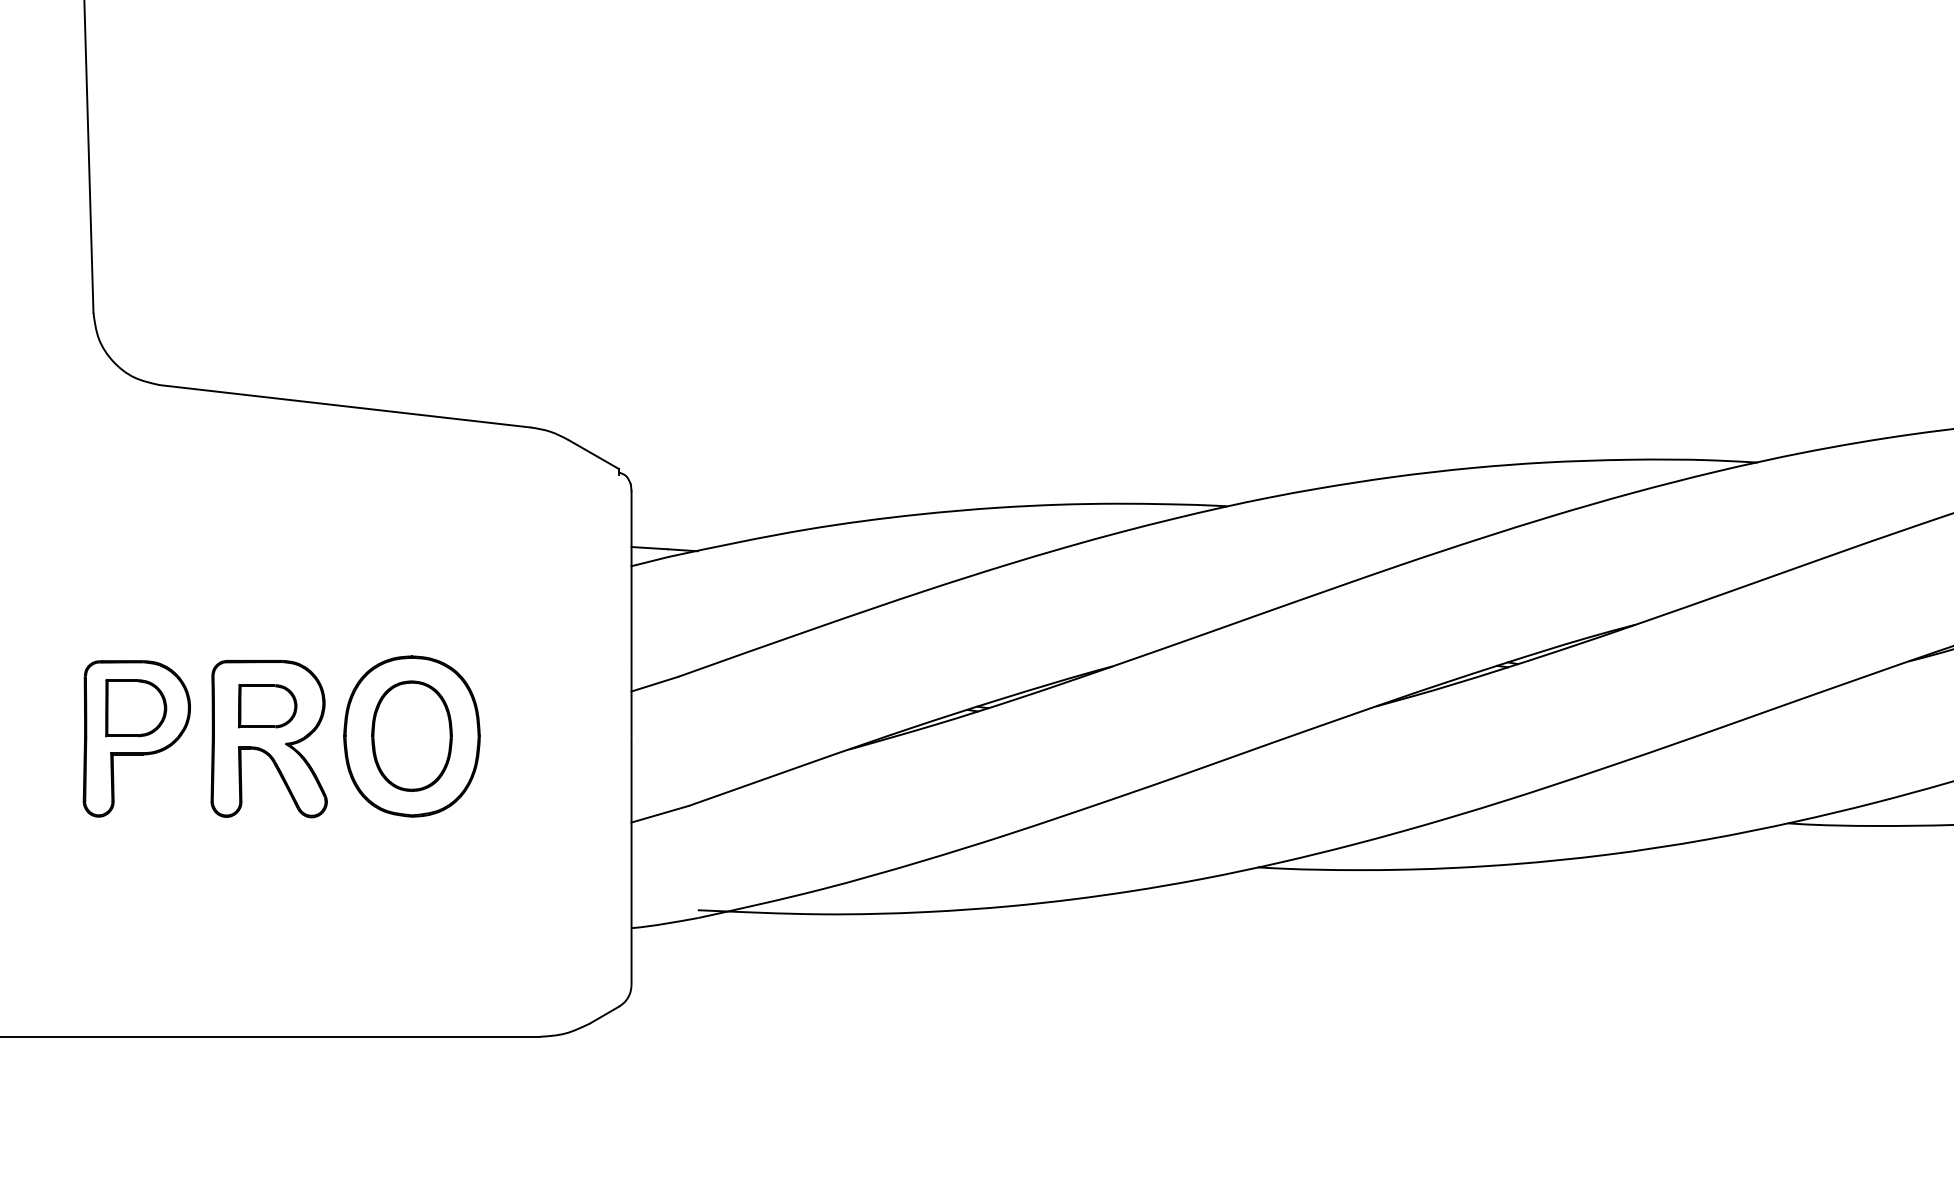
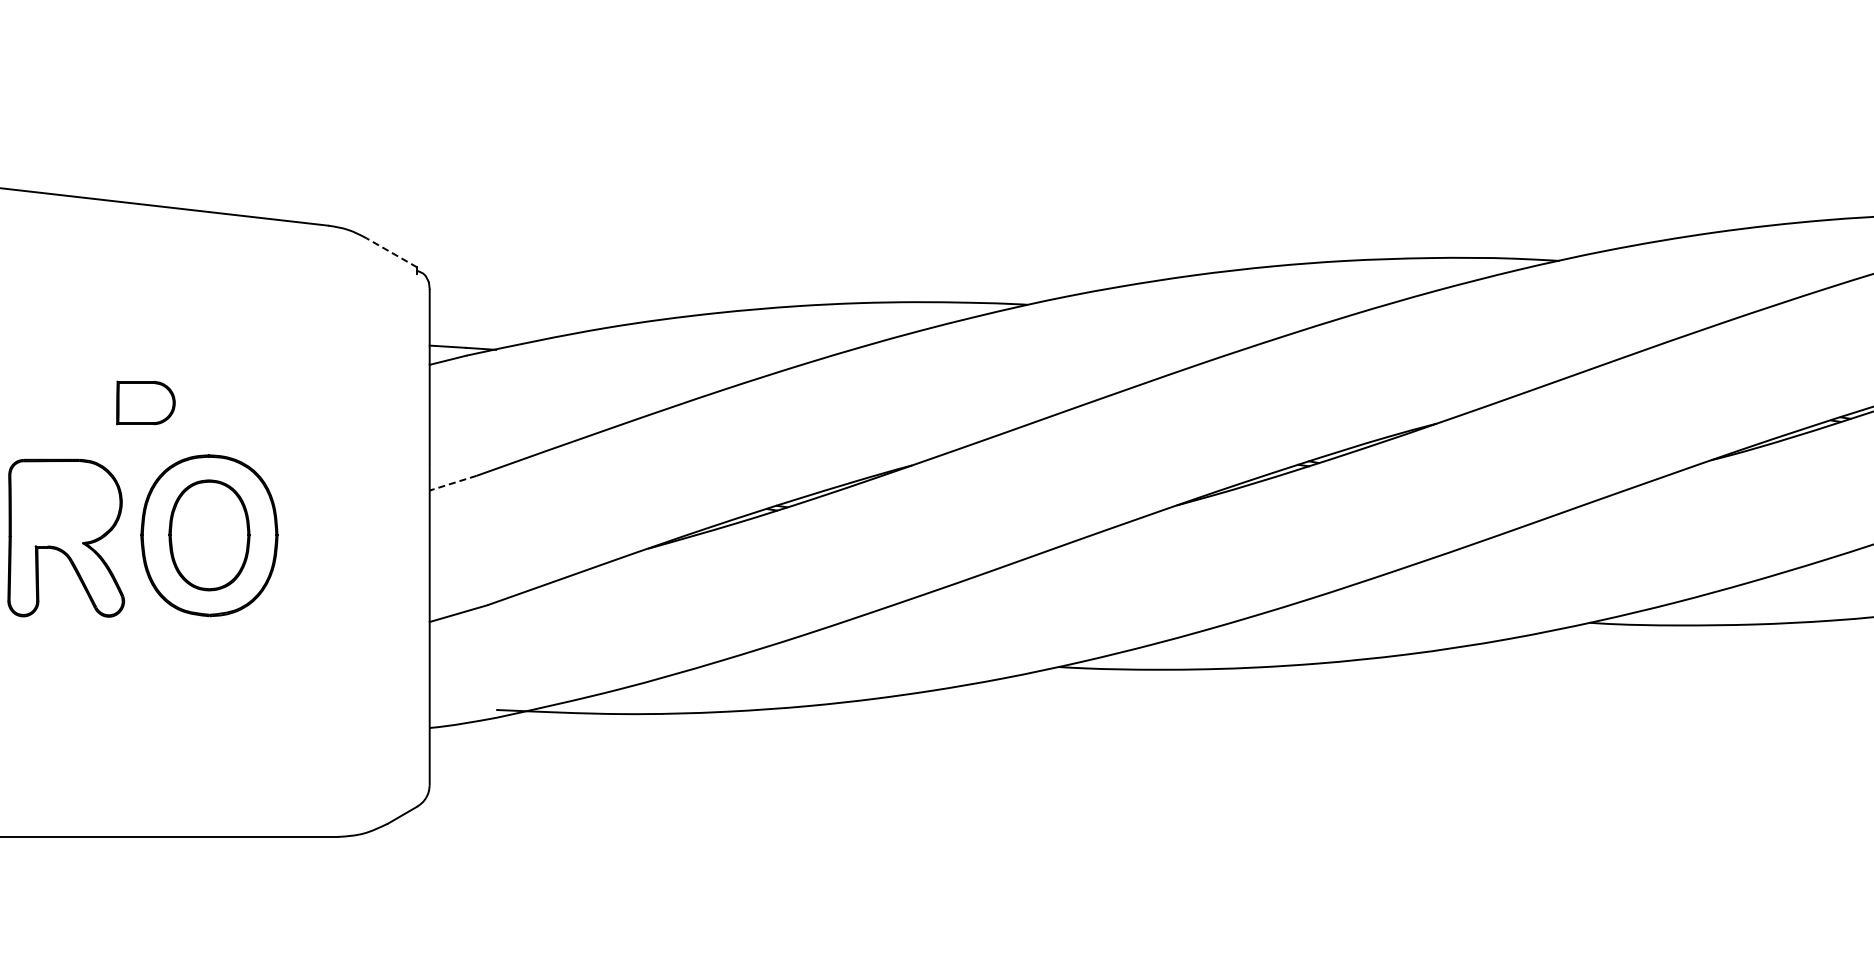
line: (593, 454) -> (391, 252), solid -> dashed
line: (654, 684) -> (452, 483), solid -> dashed
part: (267, 706) -> (145, 403), moved

